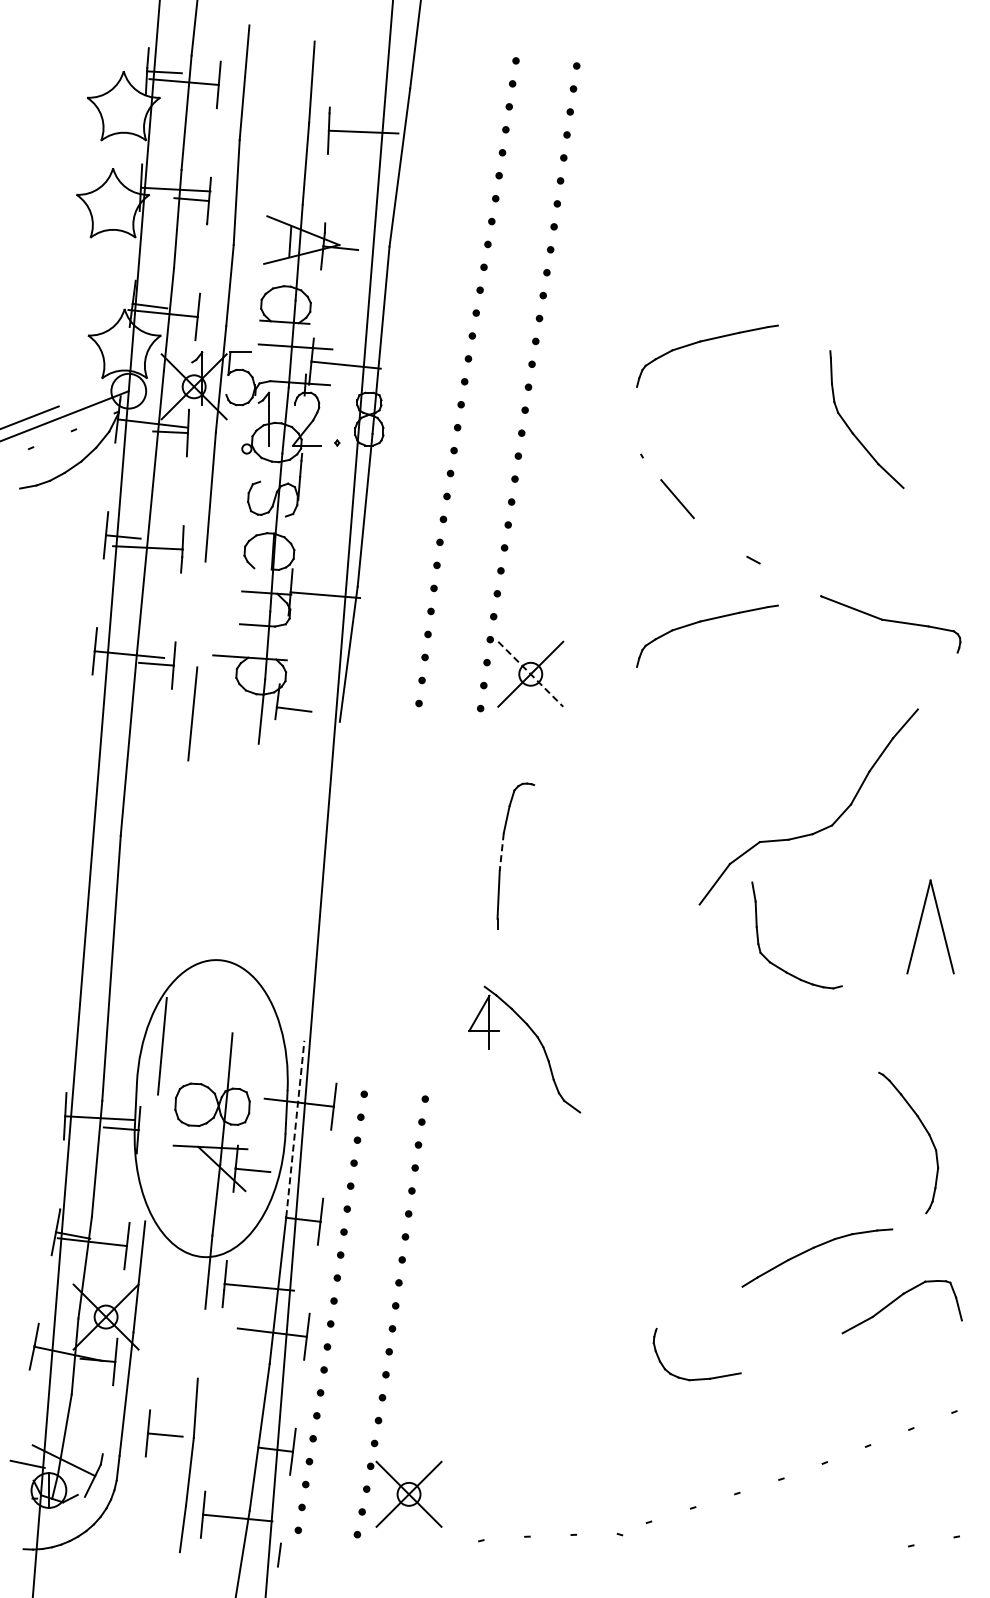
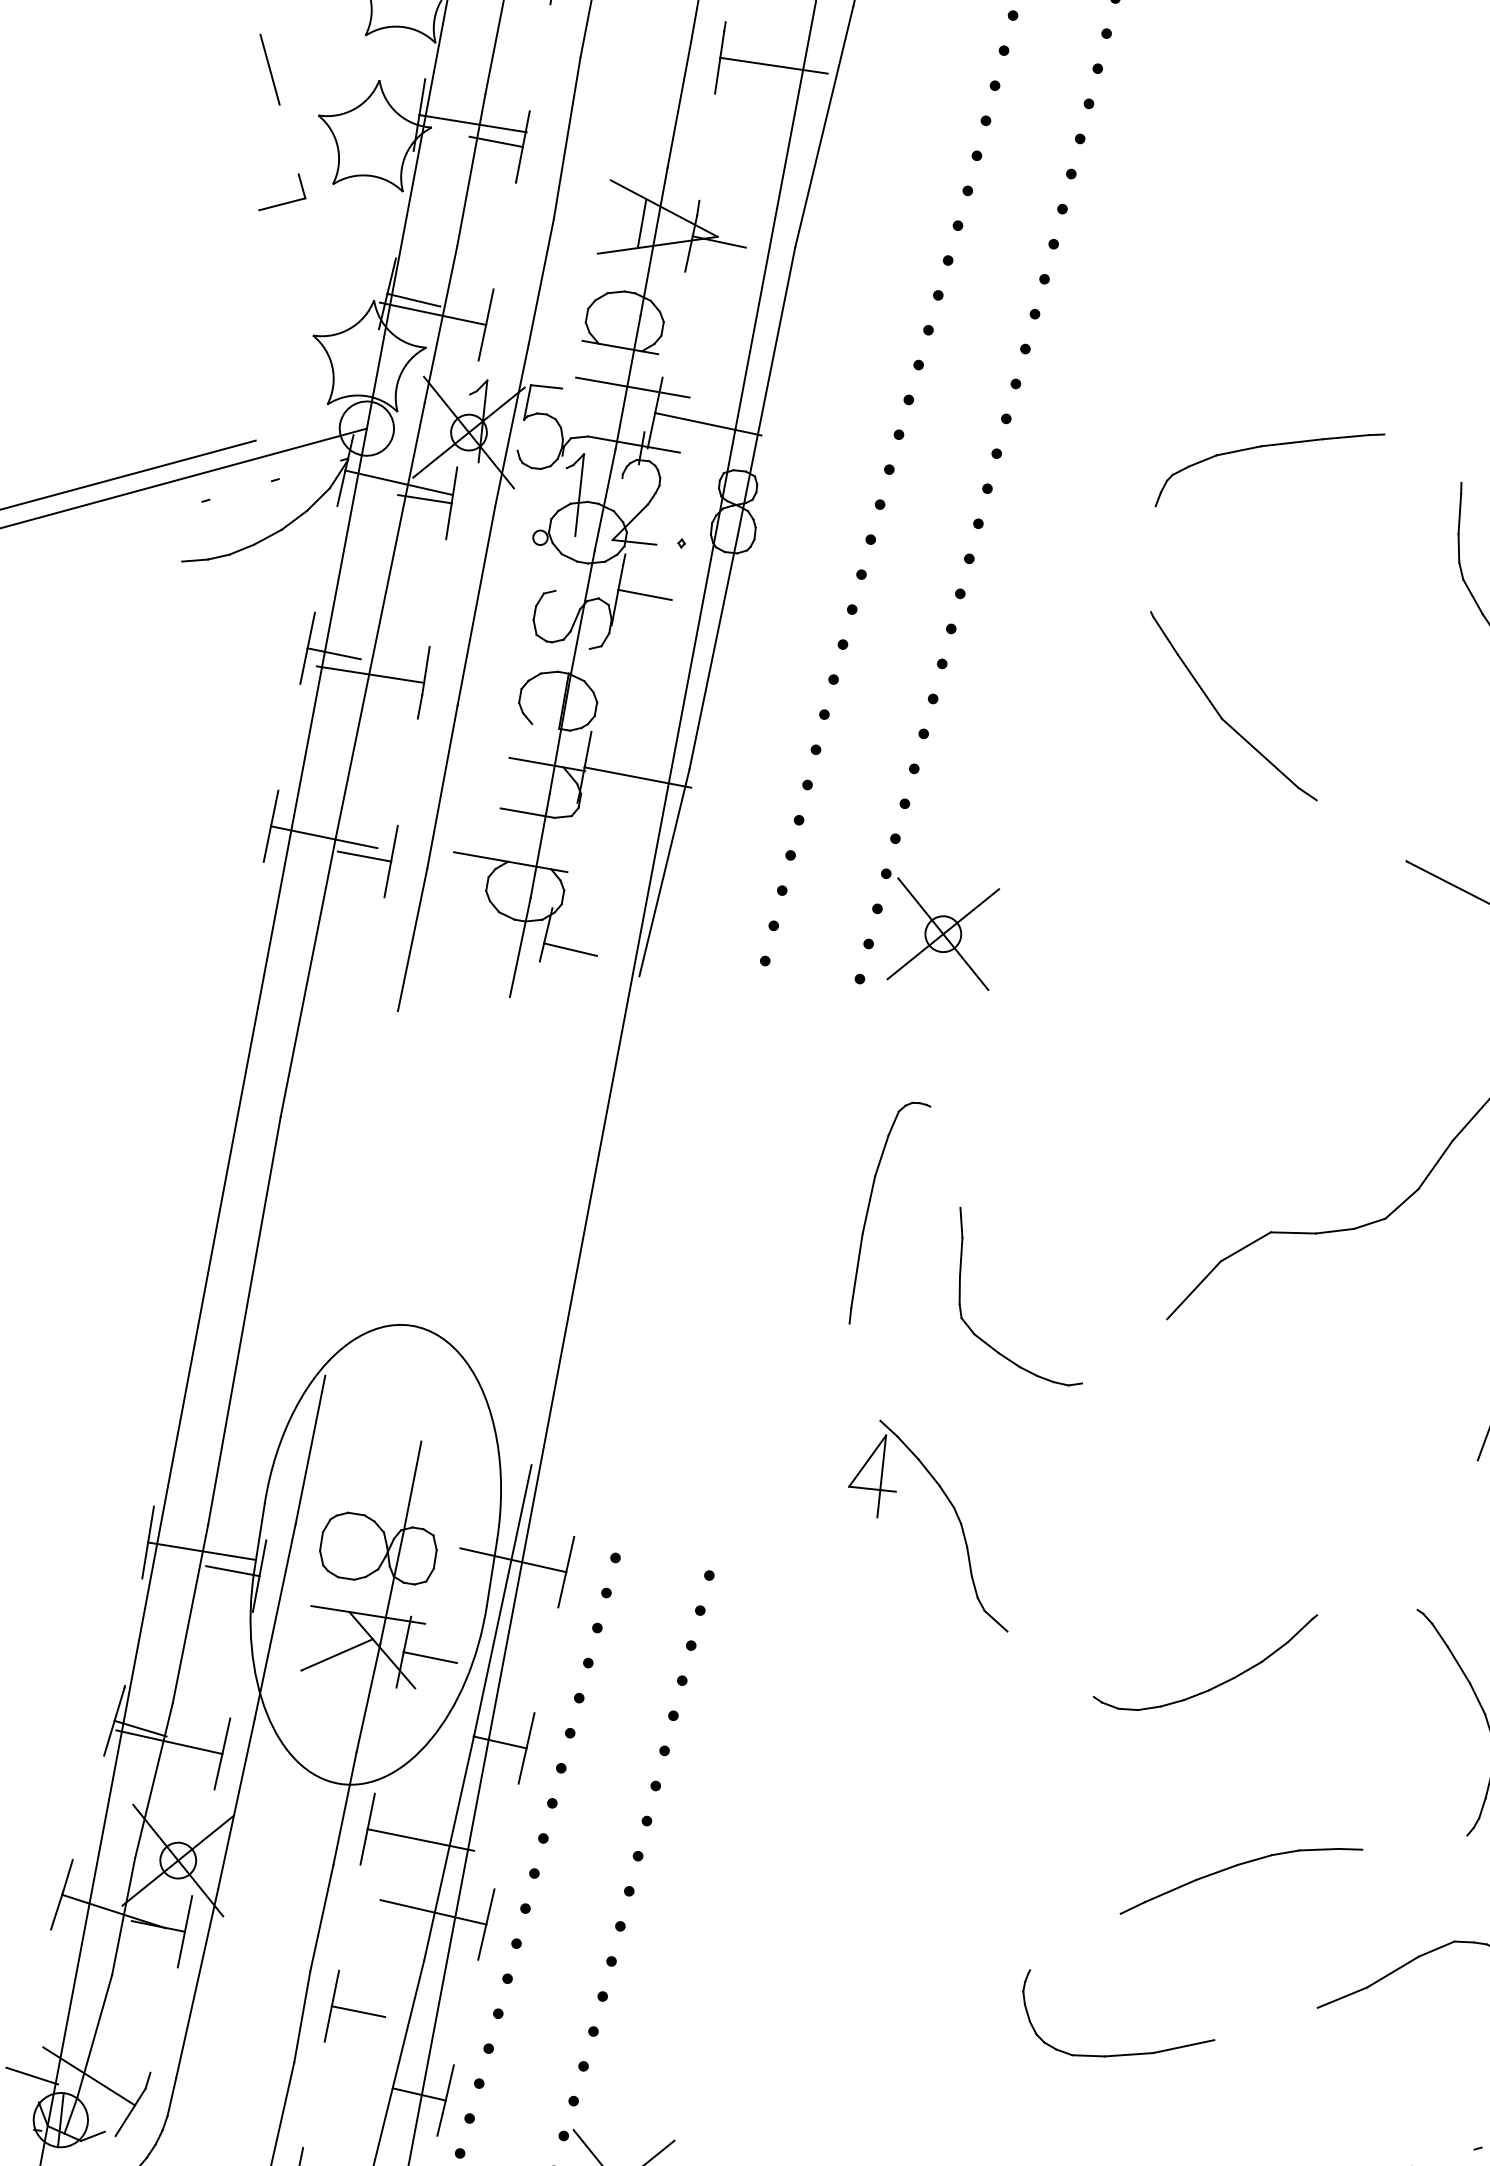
line: (42, 168) -> (269, 68), added
part: (59, 246) -> (283, 192), added
line: (651, 468) -> (1164, 635), added
line: (317, 477) -> (645, 593), added
line: (720, 537) -> (1260, 753), added
line: (201, 614) -> (442, 786), added
part: (706, 621) -> (1224, 881), removed
line: (530, 674) -> (942, 934), dashed -> solid
line: (501, 852) -> (868, 1205), dashed -> solid
part: (777, 965) -> (985, 1340), moved
part: (537, 1039) -> (953, 1511), moved
line: (295, 1129) -> (503, 1601), dashed -> solid
part: (755, 1134) -> (1215, 1685), added
line: (151, 1157) -> (275, 1620), added
line: (193, 1174) -> (337, 1654), added
part: (812, 1249) -> (1235, 1867), moved
line: (201, 1343) -> (321, 1917), added
line: (759, 1366) -> (1183, 2045), added
part: (163, 1433) -> (355, 2008), moved

